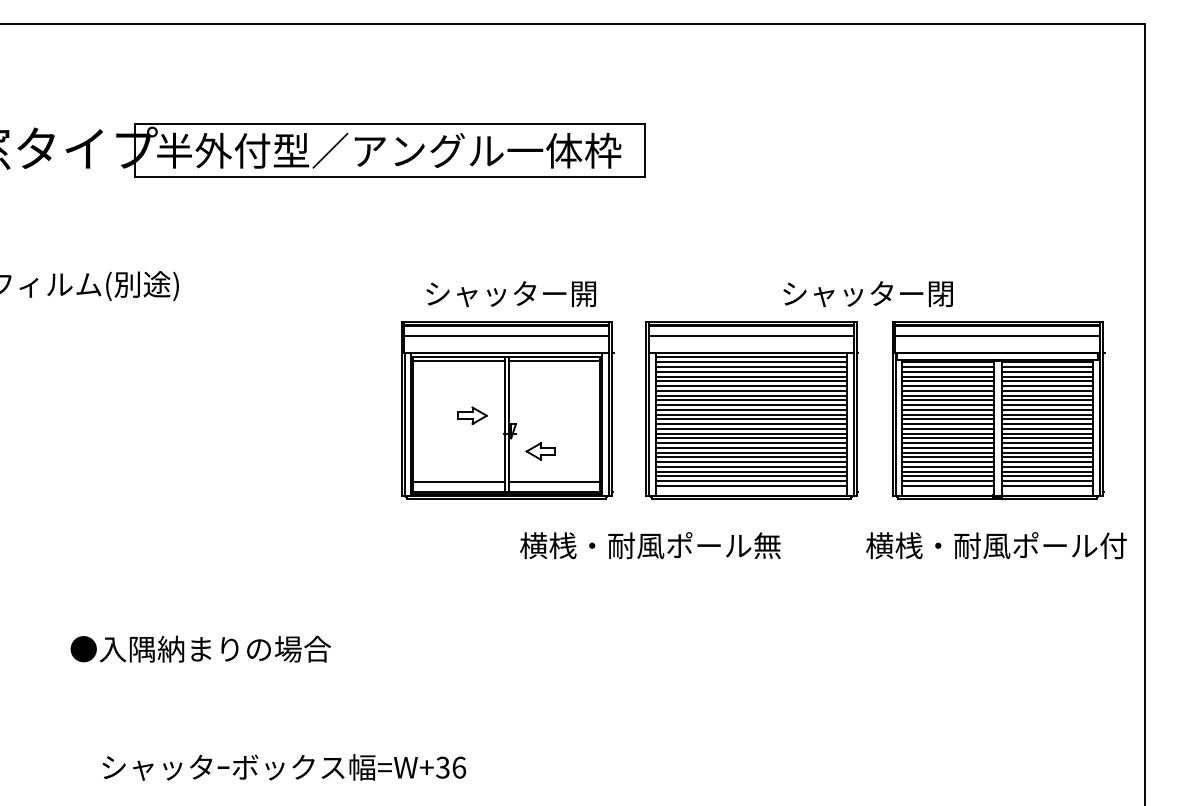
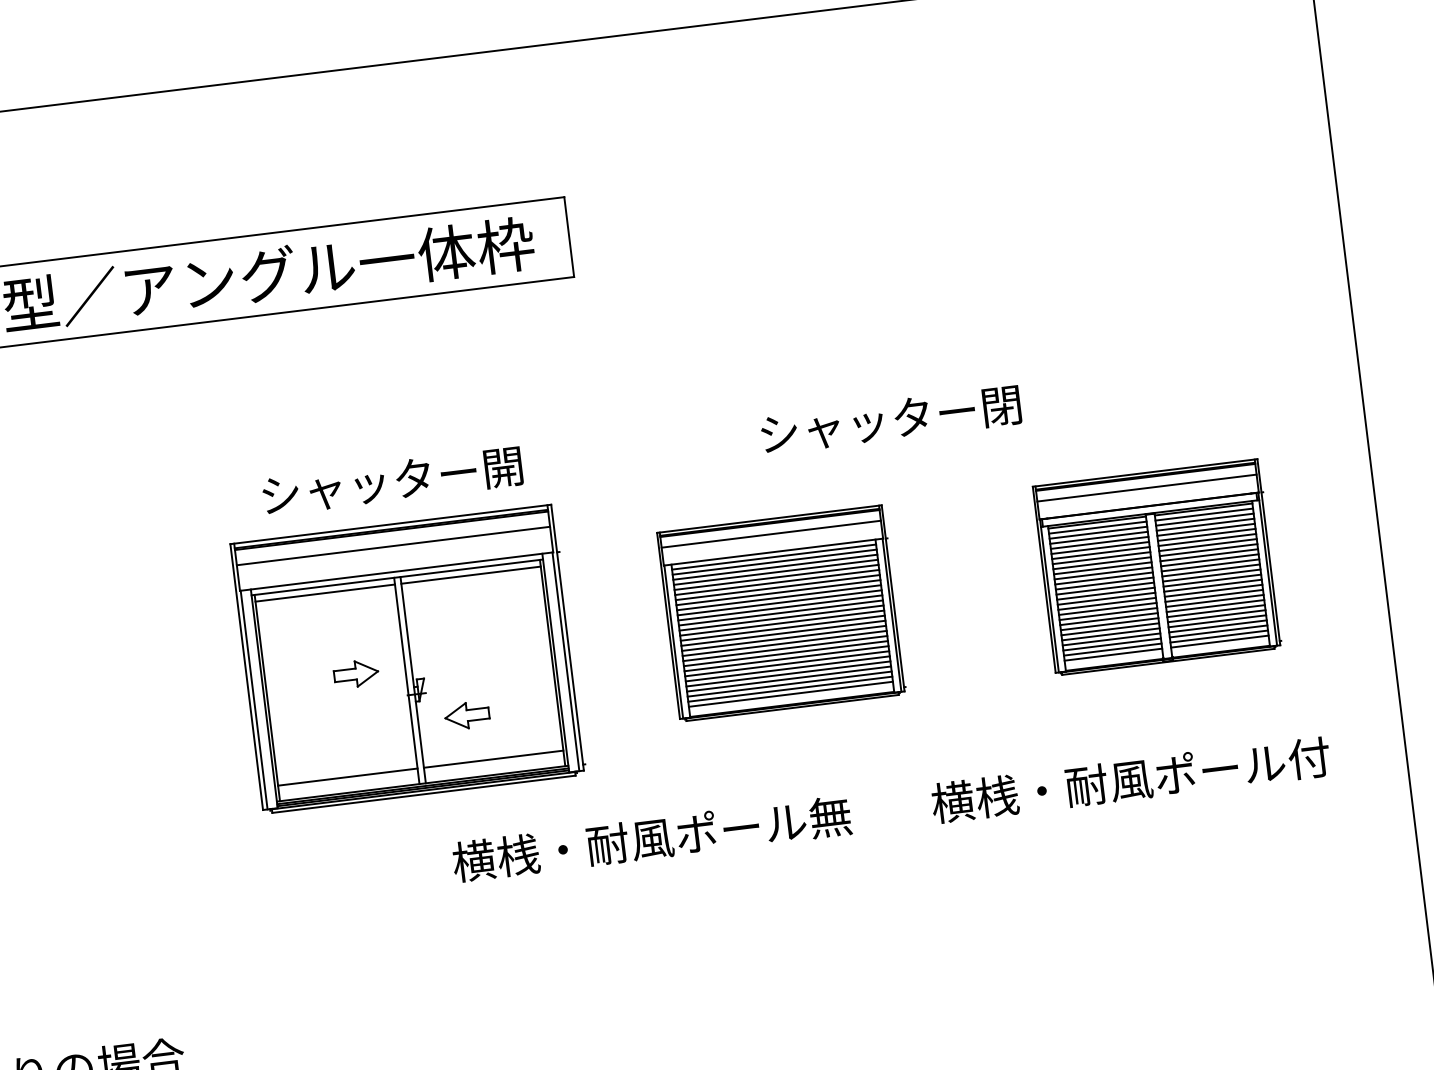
text: (867, 294) -> (890, 420), moved
part: (751, 410) -> (780, 613), size x0.7
part: (998, 410) -> (1157, 567), size x0.7
text: (996, 545) -> (1130, 779), moved

